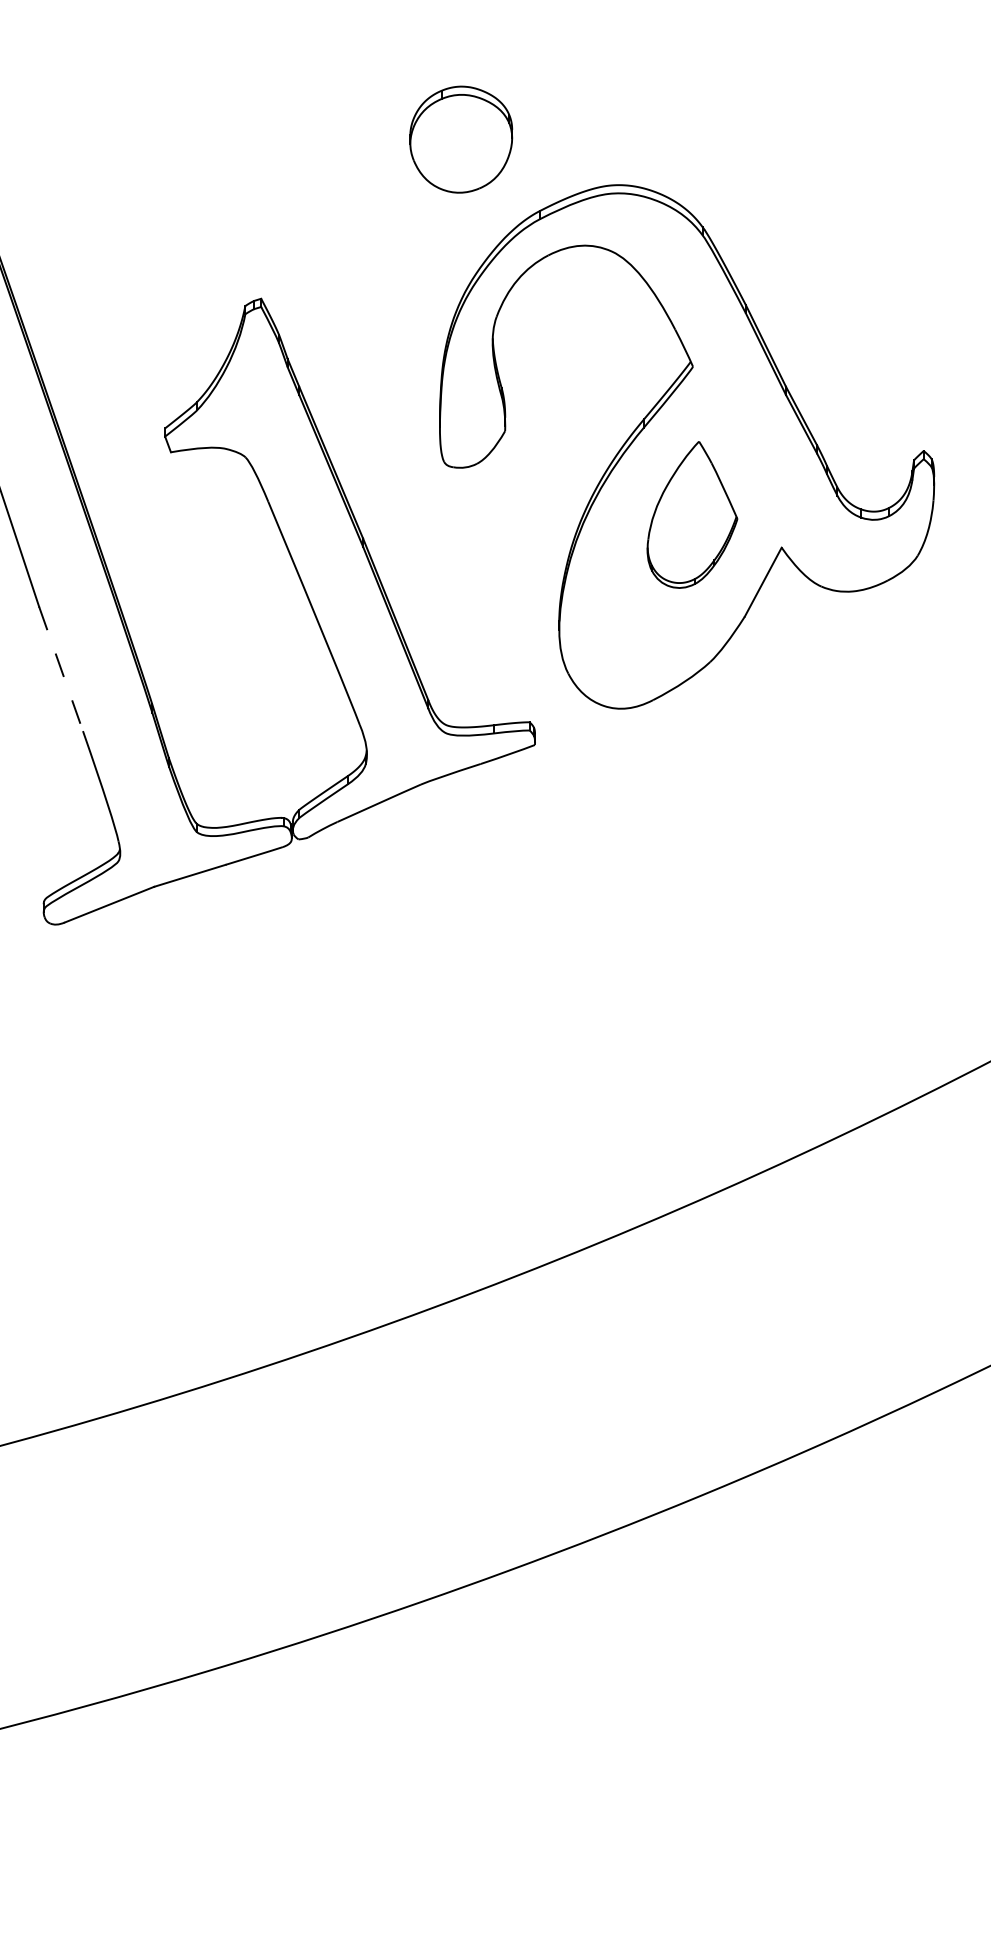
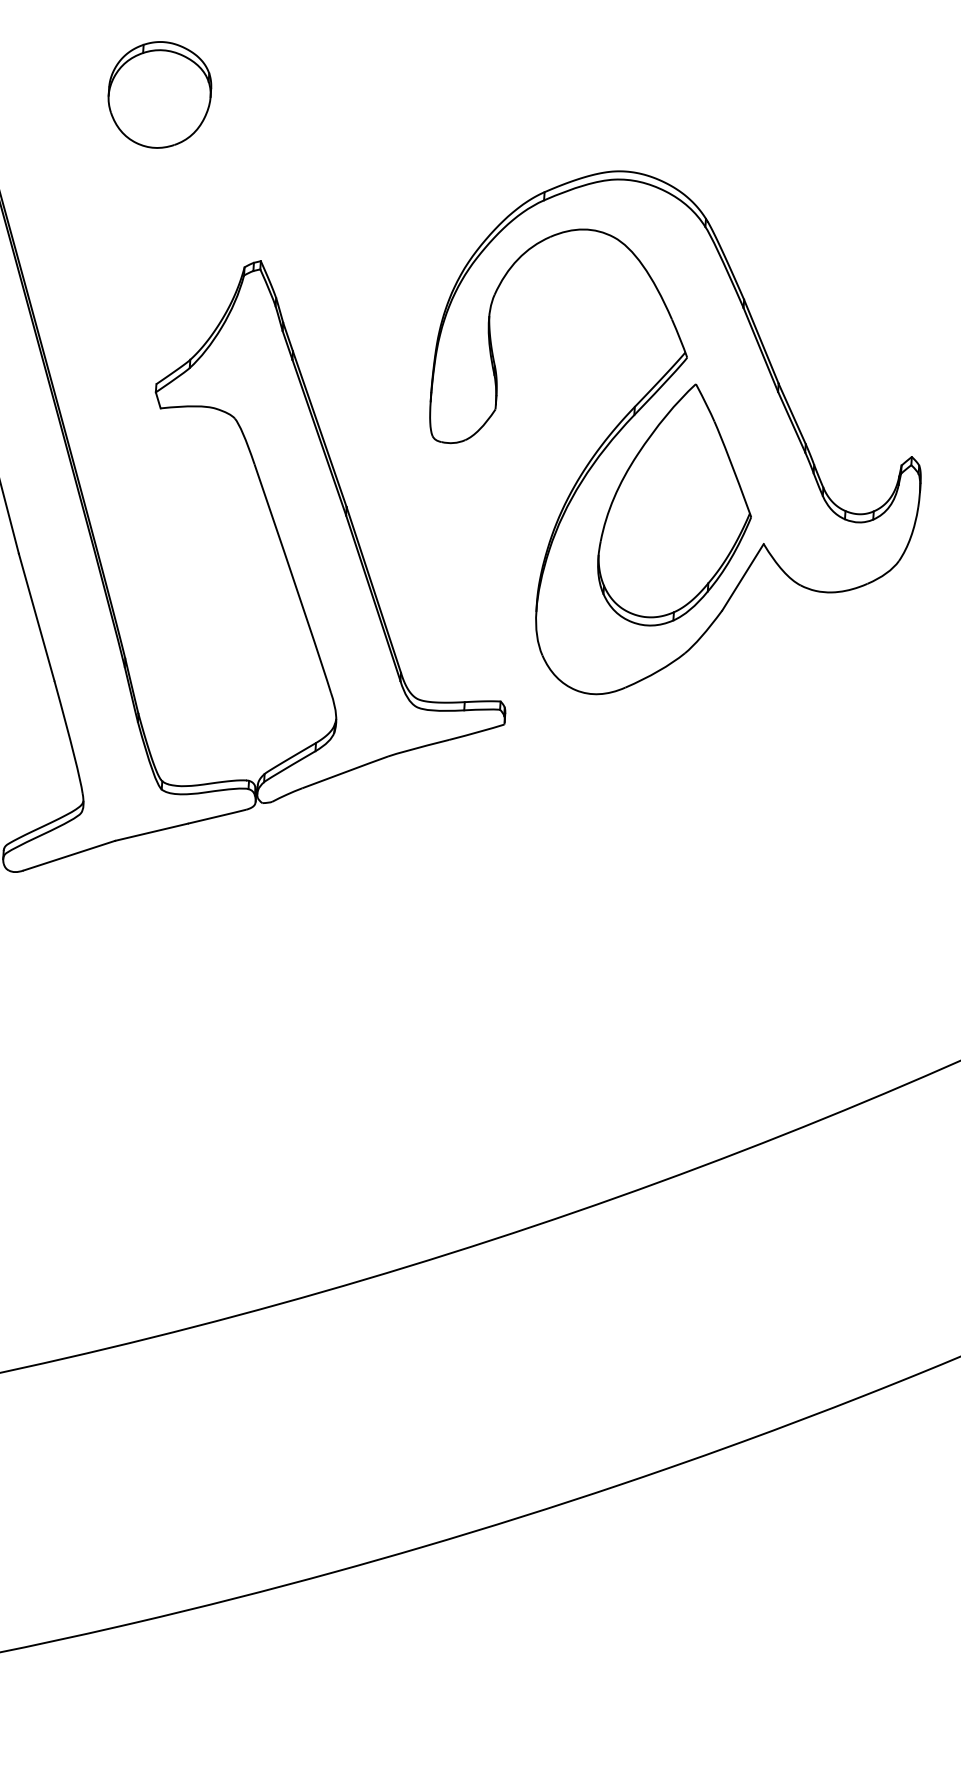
part: (461, 139) -> (159, 94), moved
part: (692, 514) -> (676, 505), size x1.67
line: (61, 668) -> (37, 616), dashed -> solid

